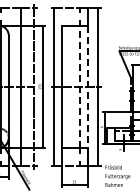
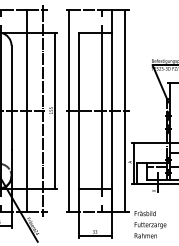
line: (79, 86) -> (101, 110), dashed -> solid
line: (87, 87) -> (111, 111), dashed -> solid

